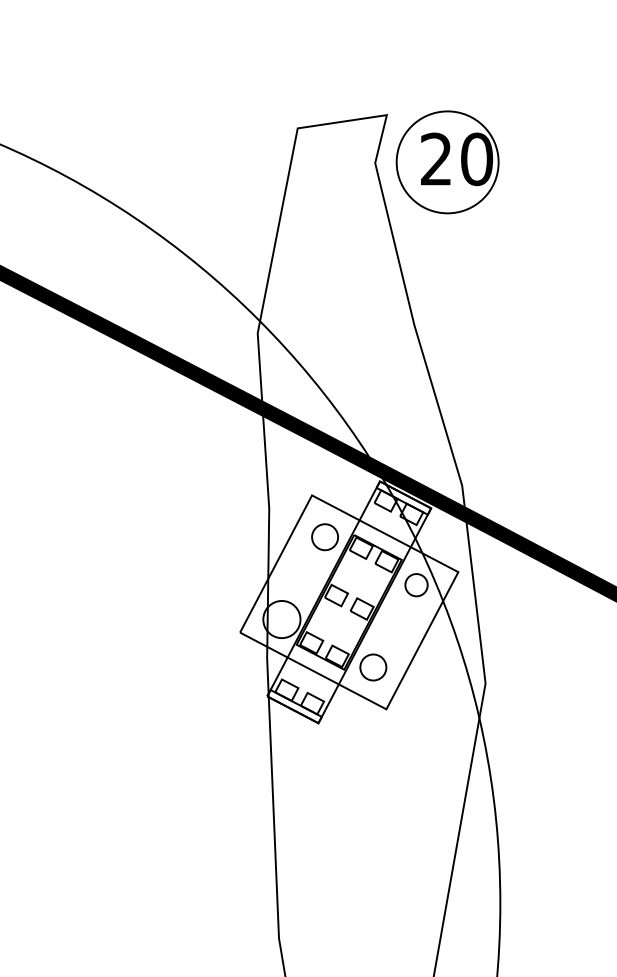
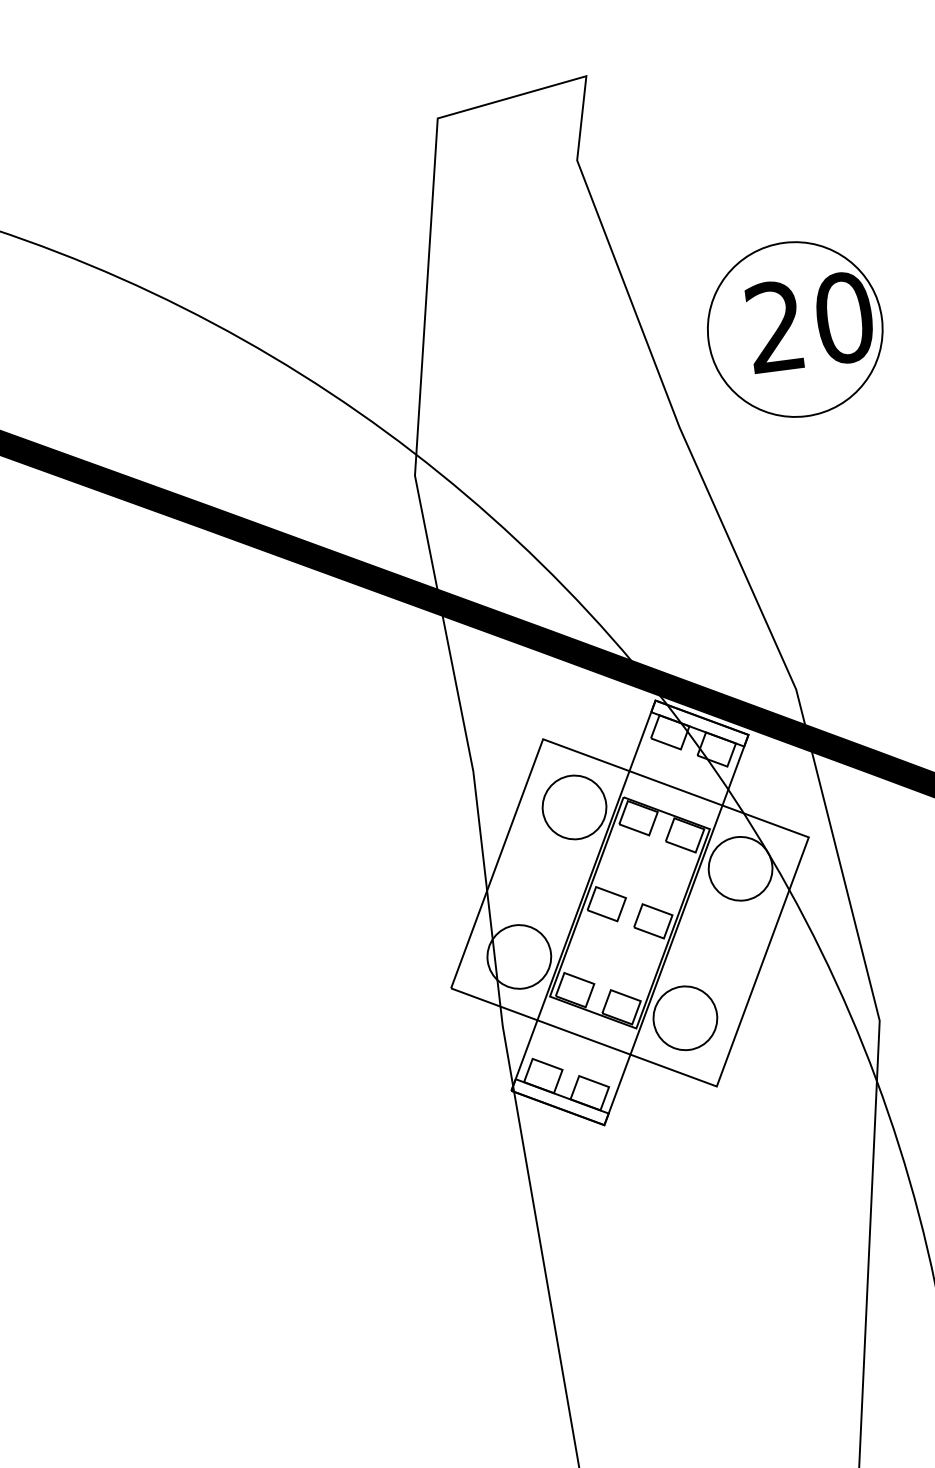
part: (447, 162) -> (795, 329), moved
circle: (324, 536) -> (573, 806), size x1.43
circle: (416, 584) -> (740, 867), size x1.67
circle: (372, 667) -> (683, 1018), size x1.43

